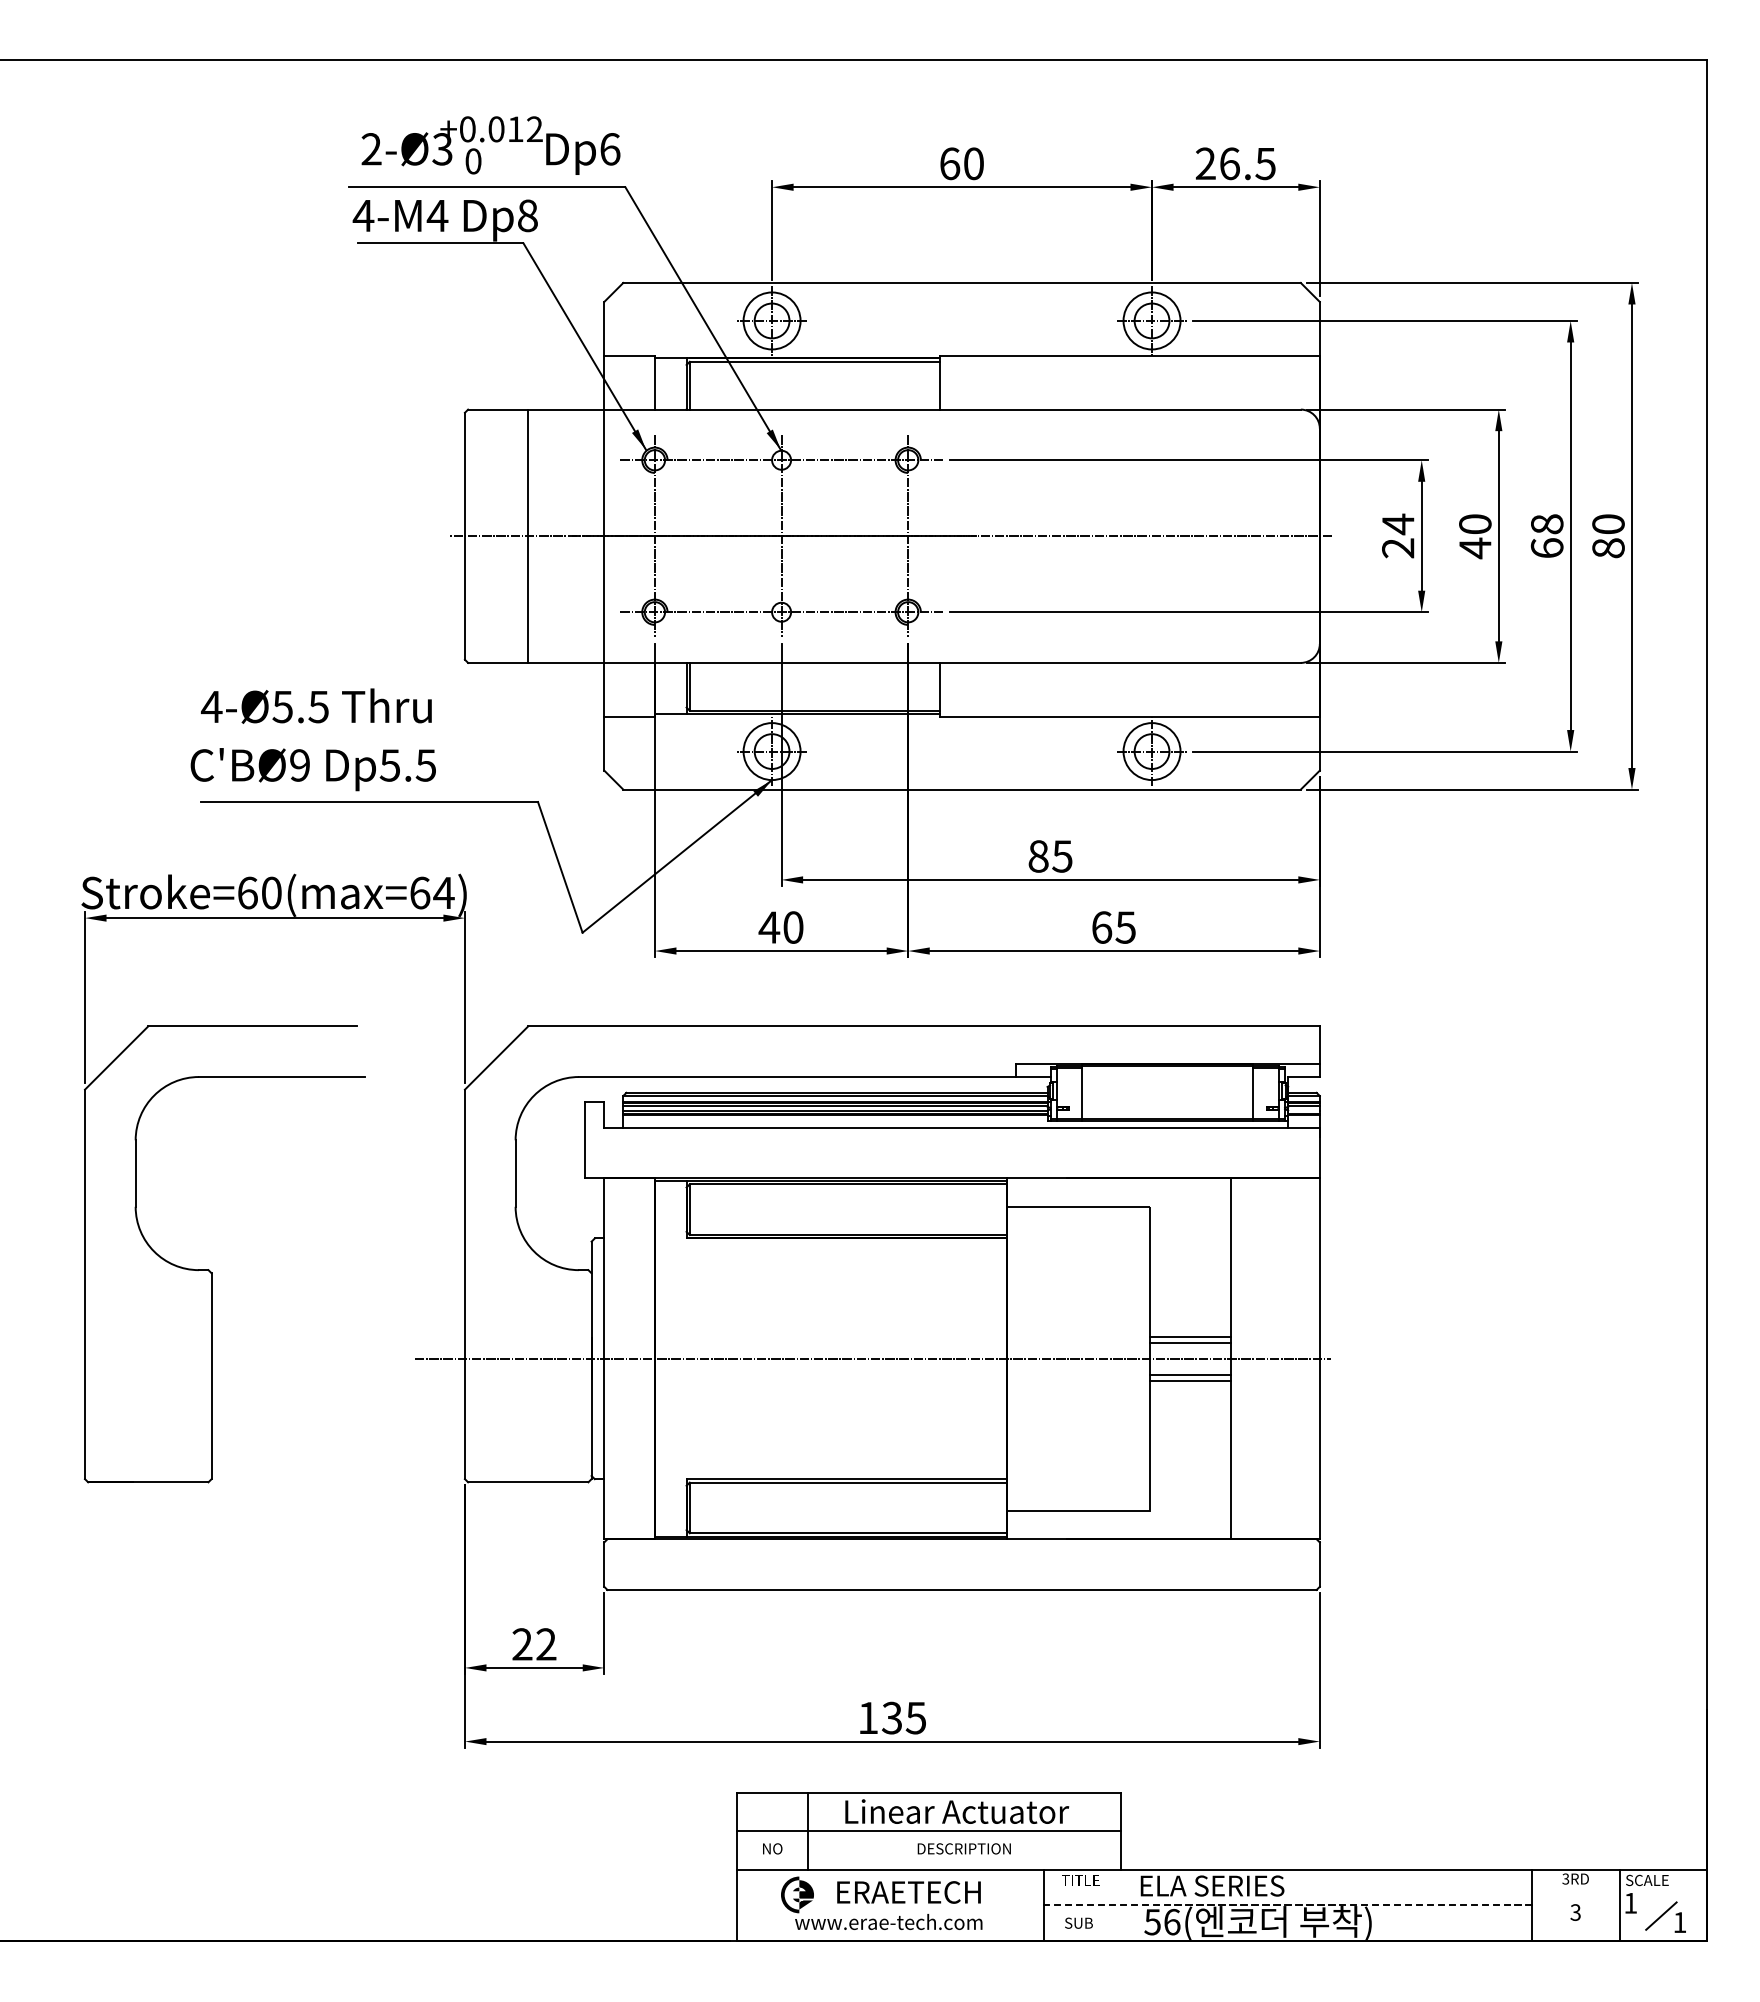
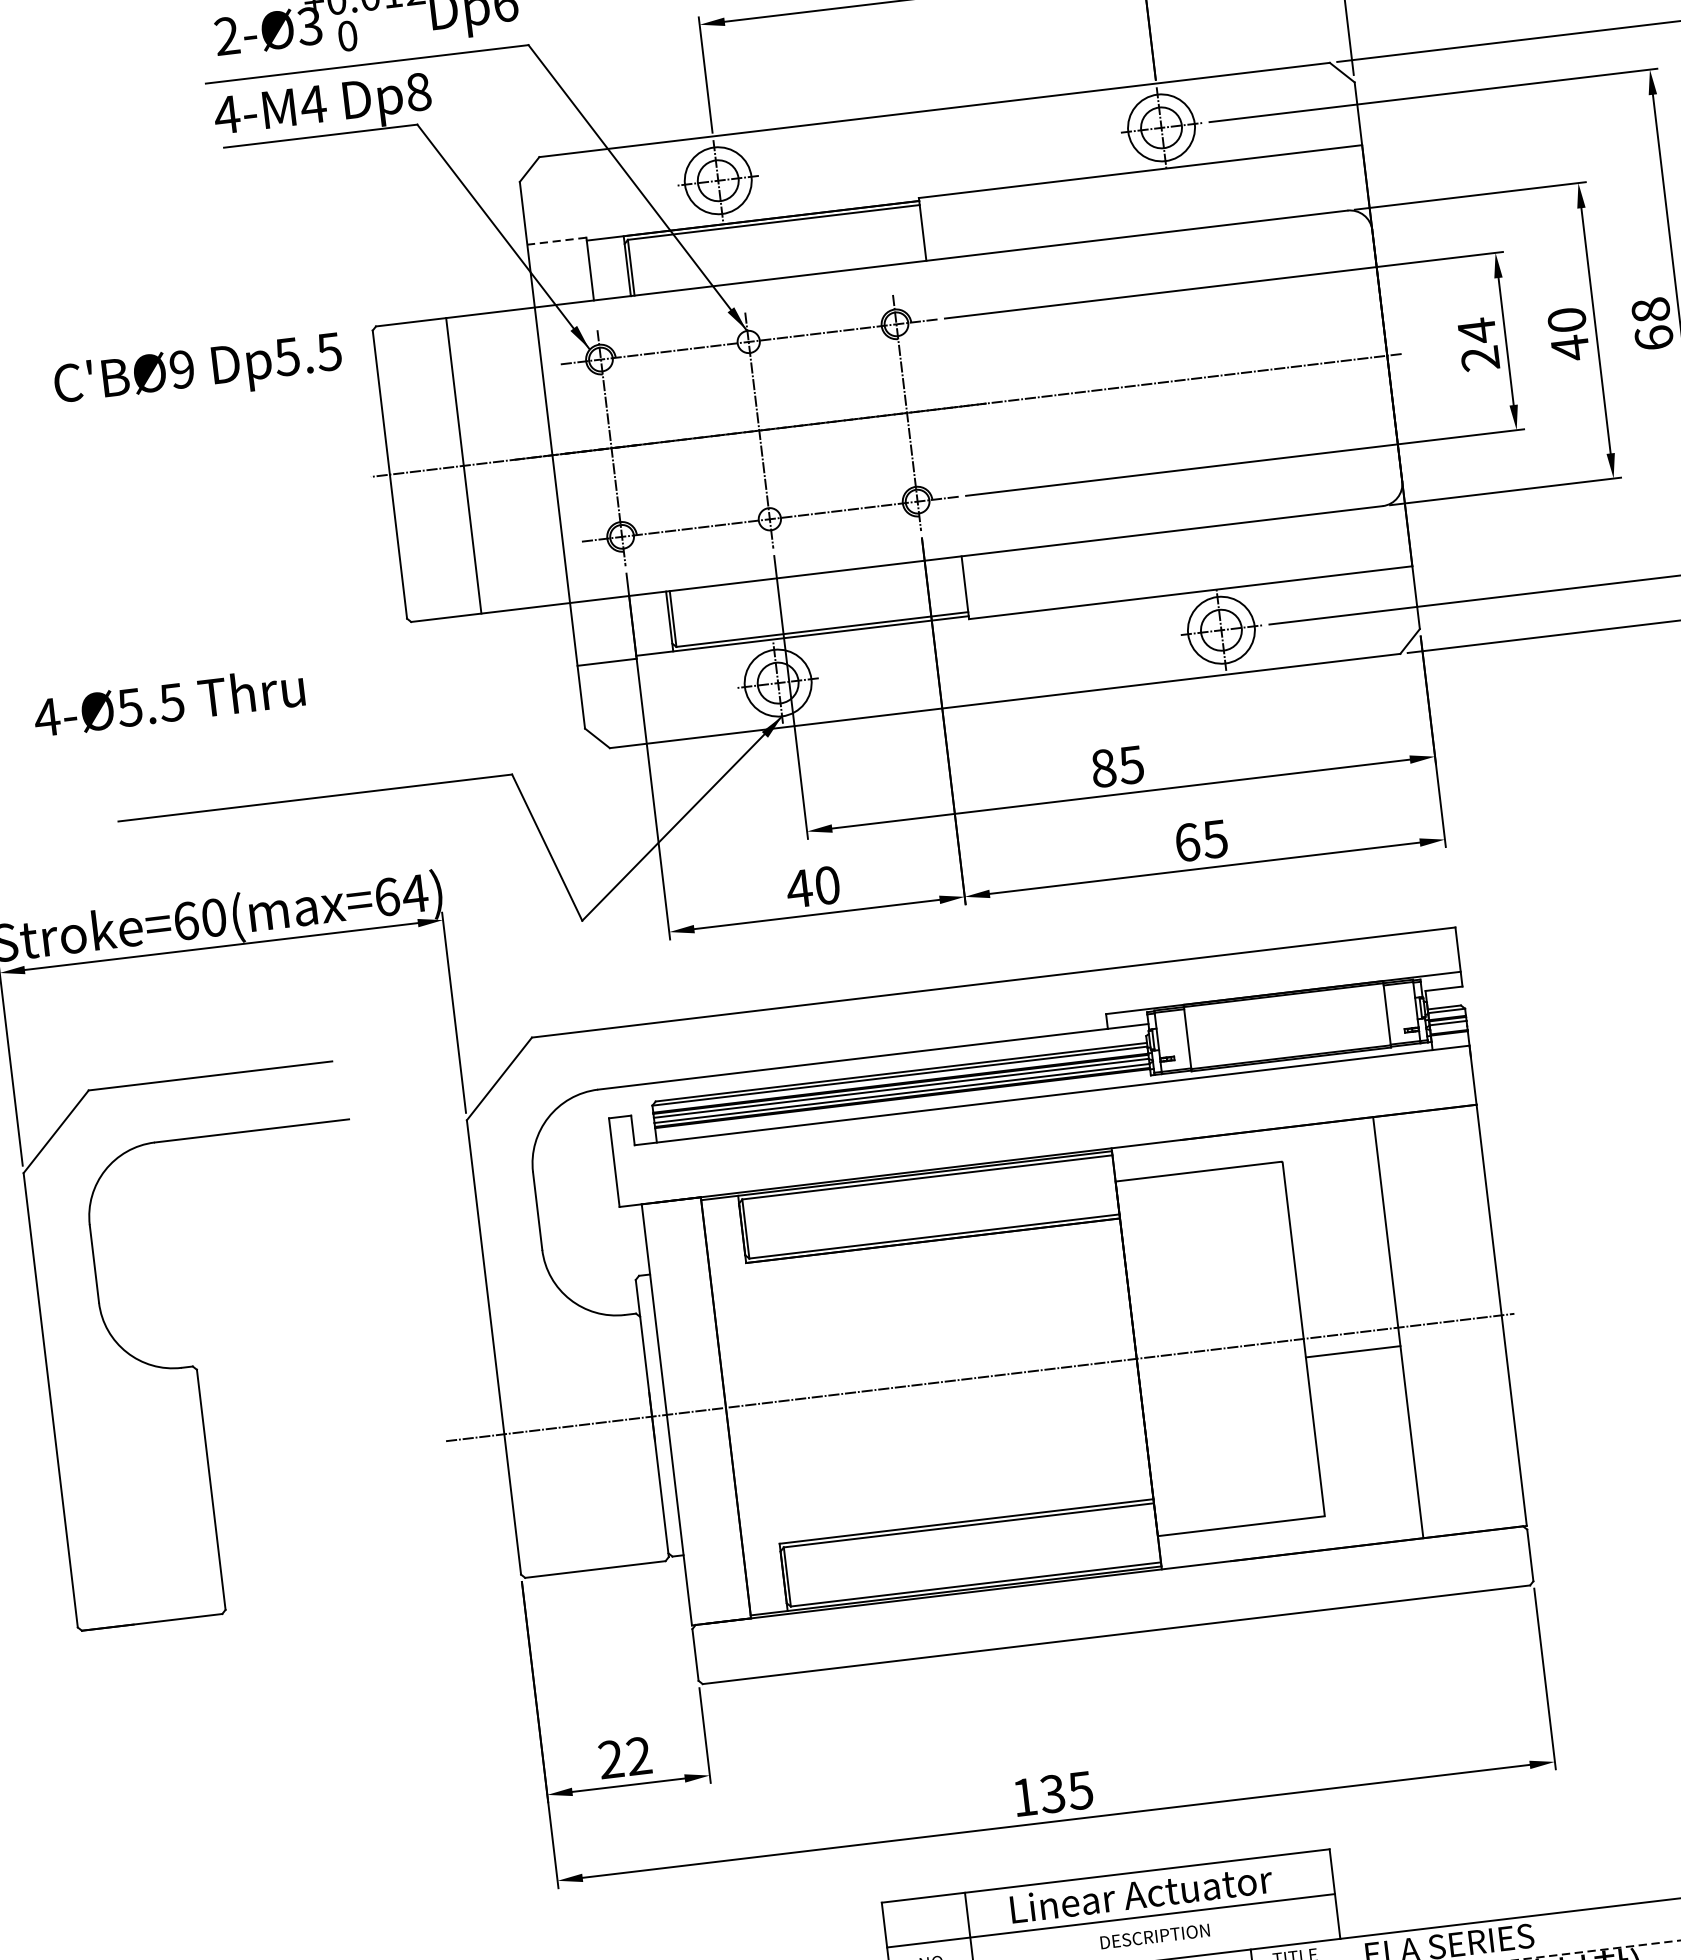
line: (629, 355) -> (556, 240), solid -> dashed
text: (316, 705) -> (169, 701), moved
text: (312, 769) -> (197, 372), moved
line: (1190, 1336) -> (1347, 1307), removed
line: (1190, 1342) -> (1348, 1314), removed
line: (1190, 1380) -> (1353, 1358), removed

